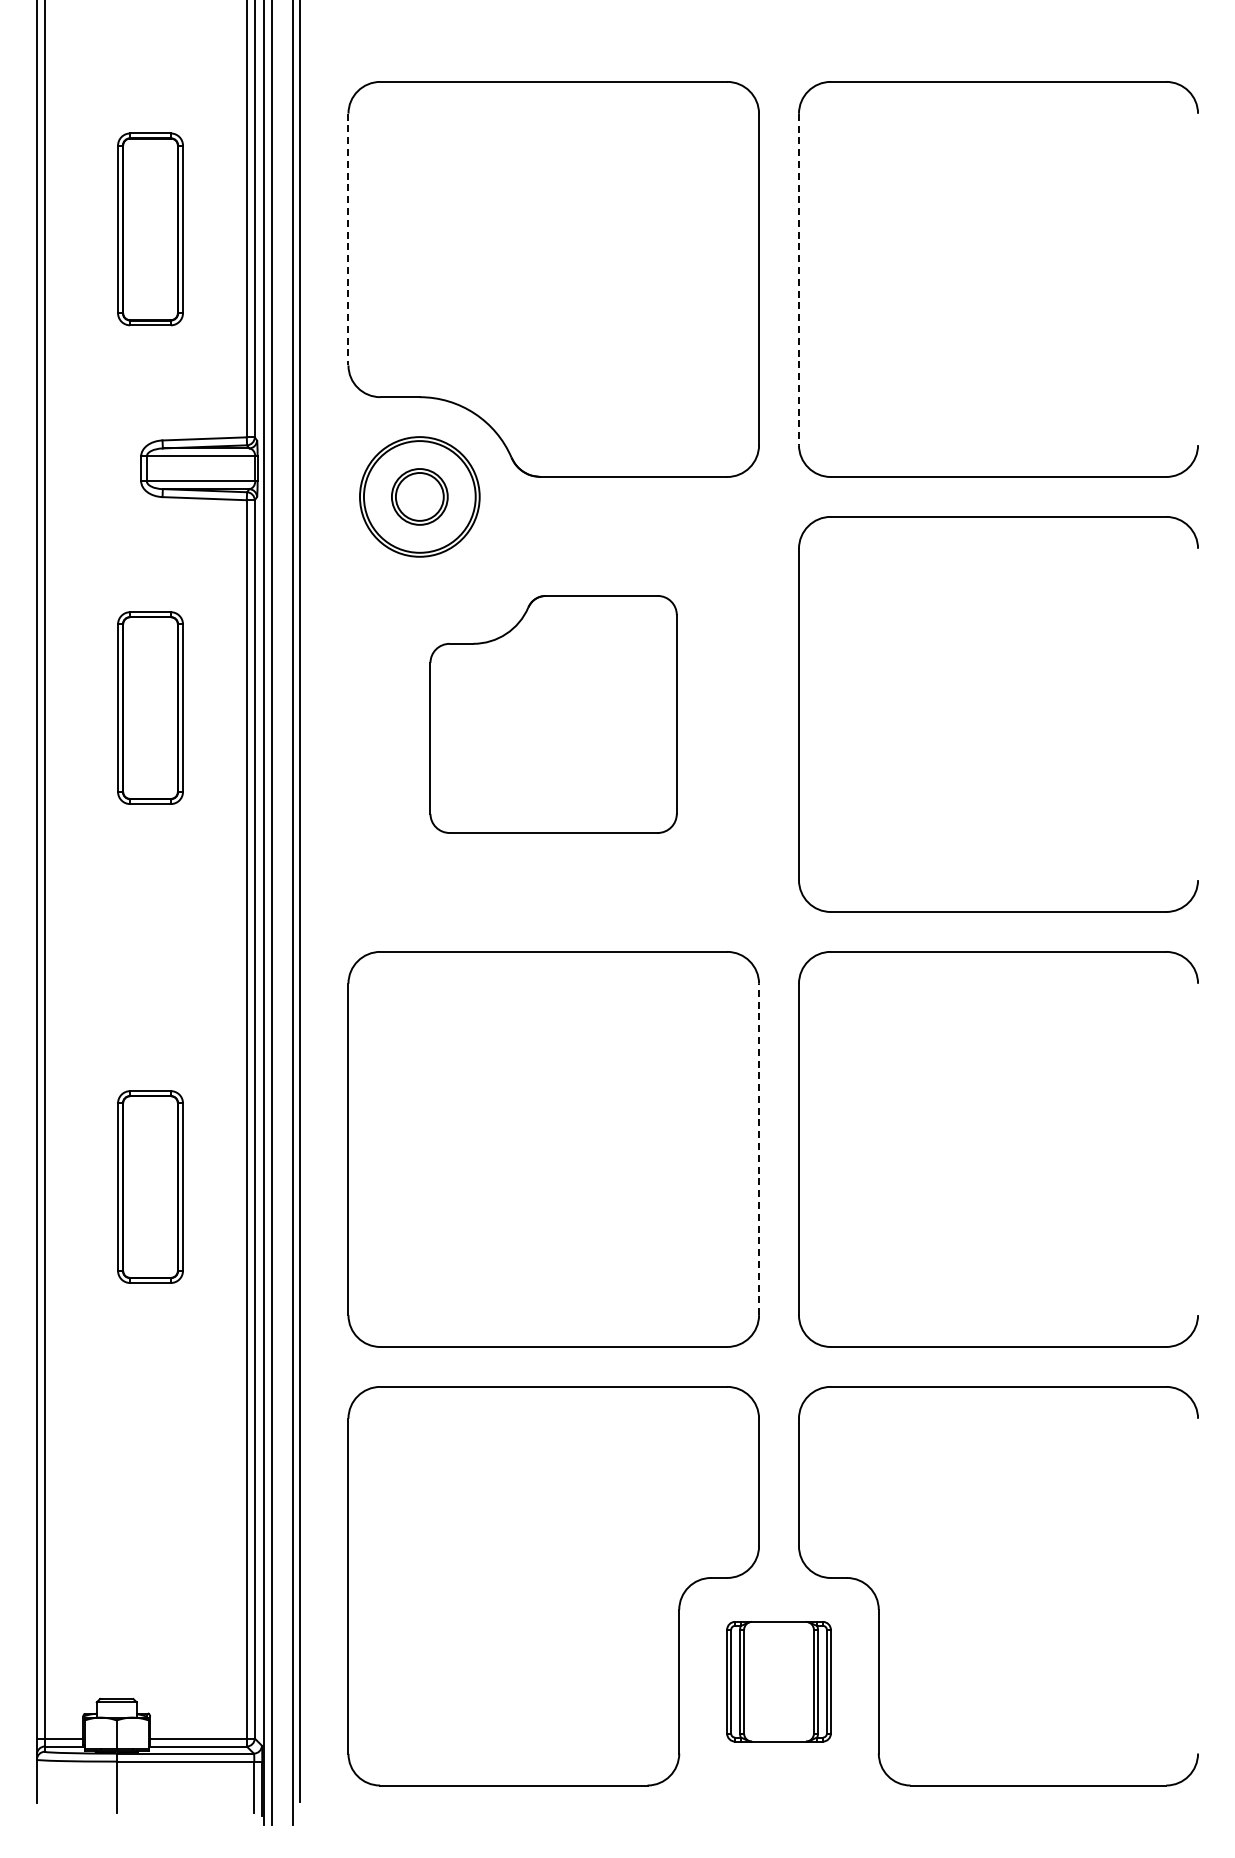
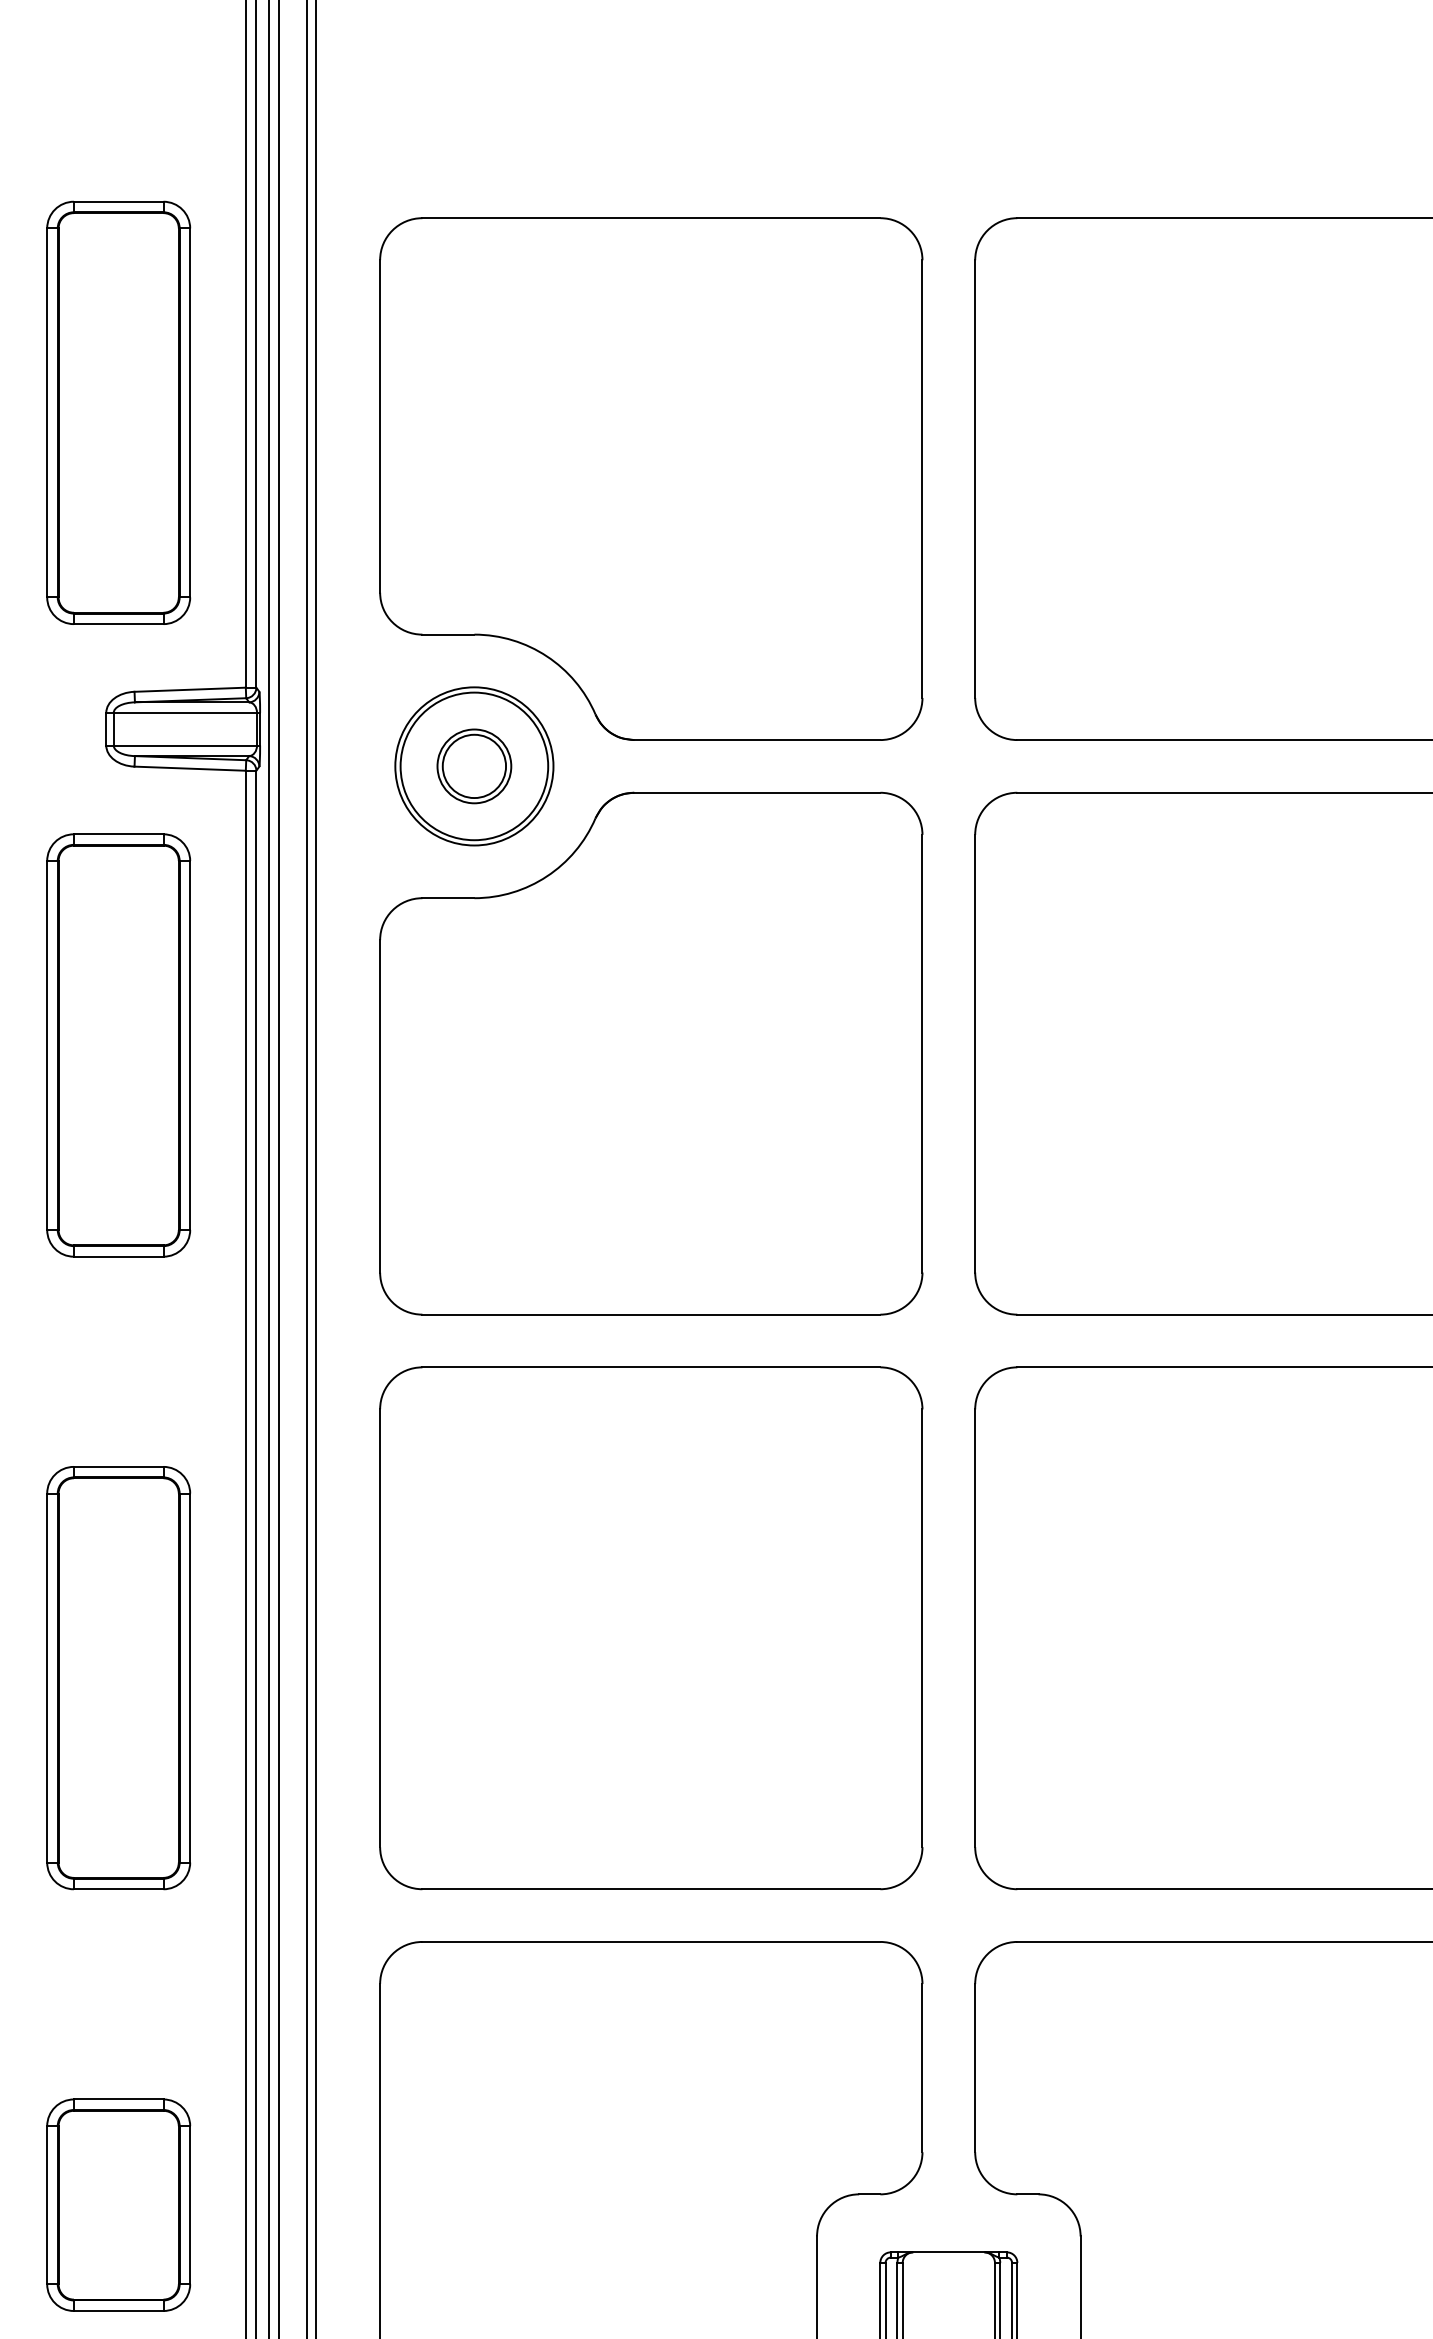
part: (150, 229) -> (118, 413), size x1.67
line: (348, 239) -> (380, 426), dashed -> solid
line: (798, 279) -> (974, 479), dashed -> solid
part: (150, 707) -> (118, 1044), size x1.67
part: (553, 714) -> (650, 1053), size x1.67
line: (759, 1149) -> (923, 1628), dashed -> solid
part: (150, 1186) -> (118, 1677), size x1.67
part: (150, 1586) -> (118, 2205), added

